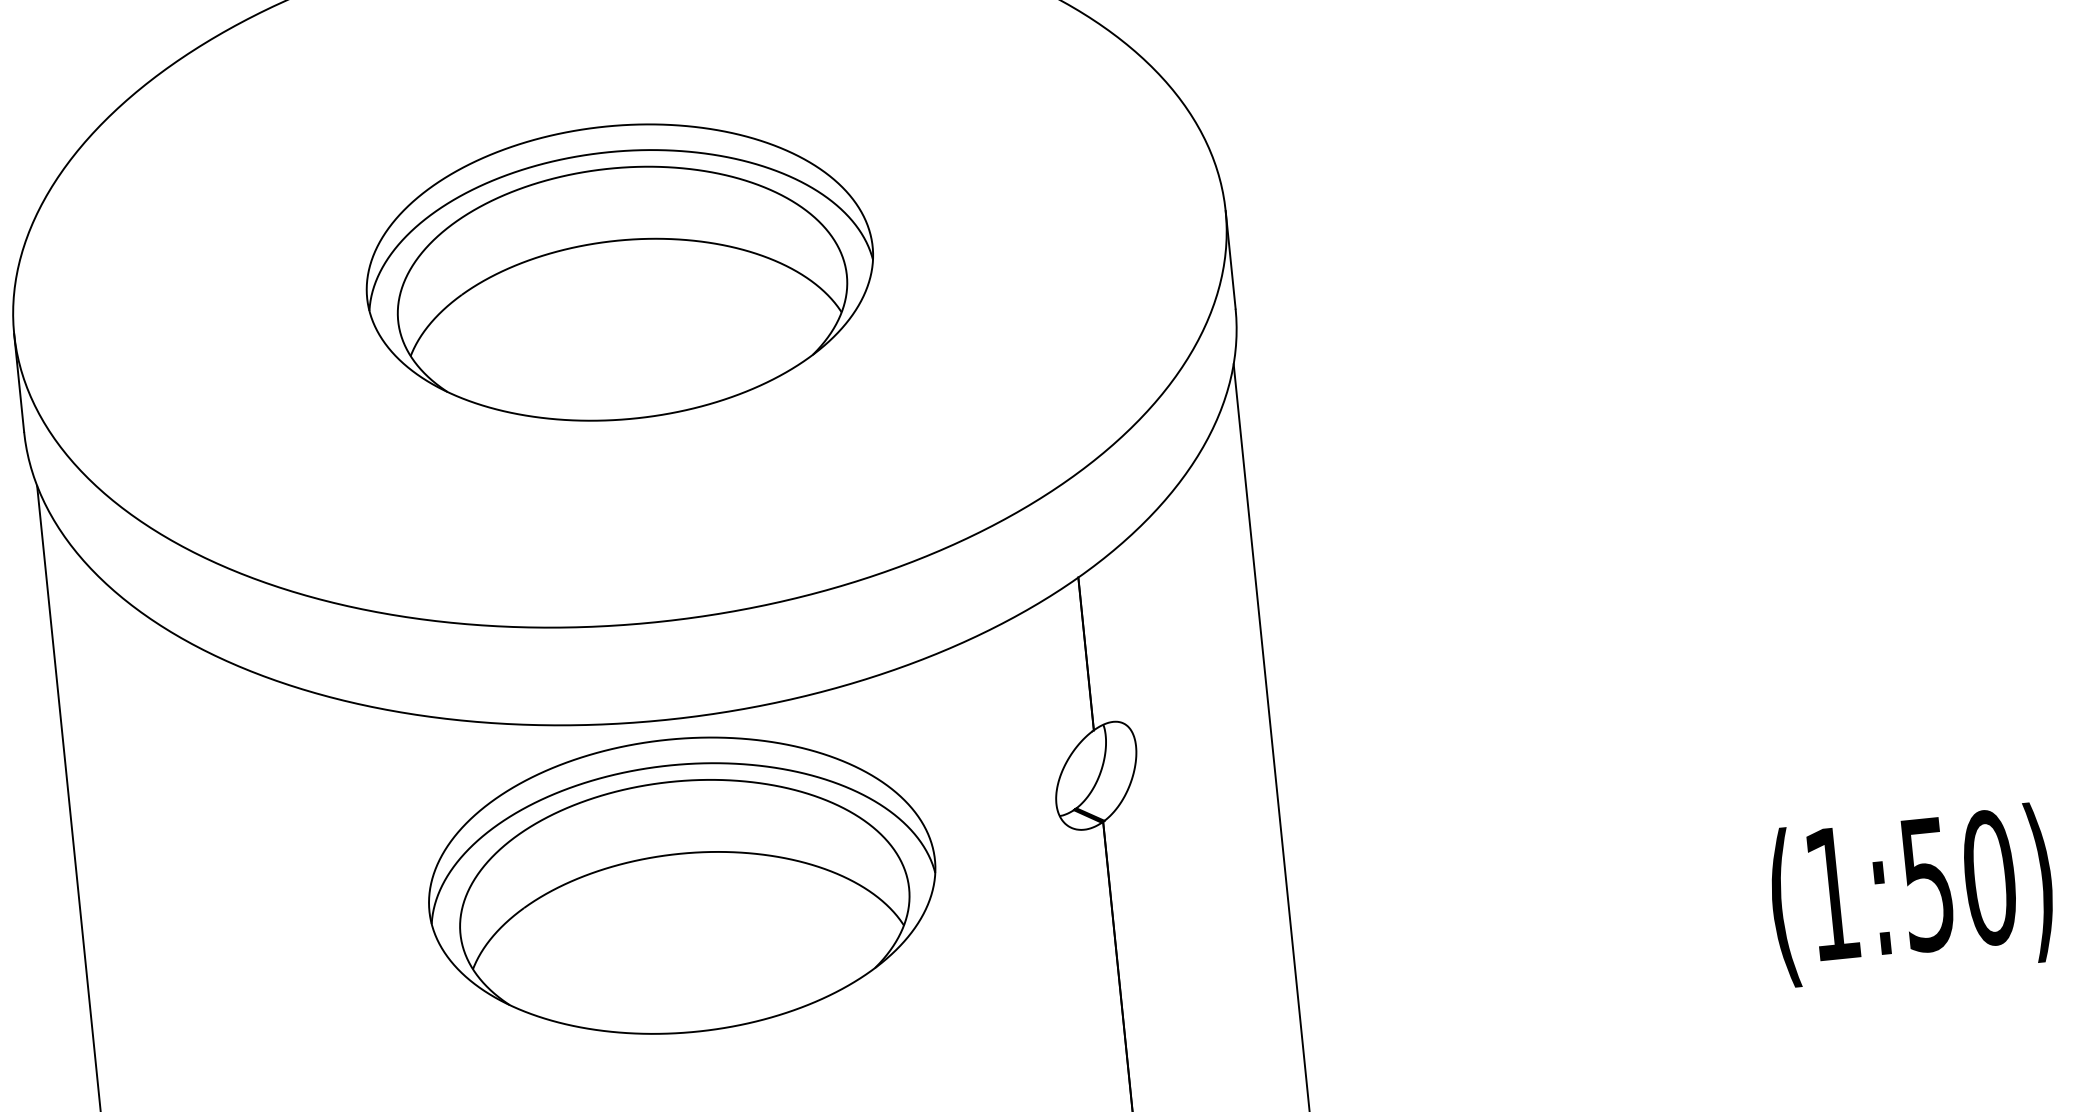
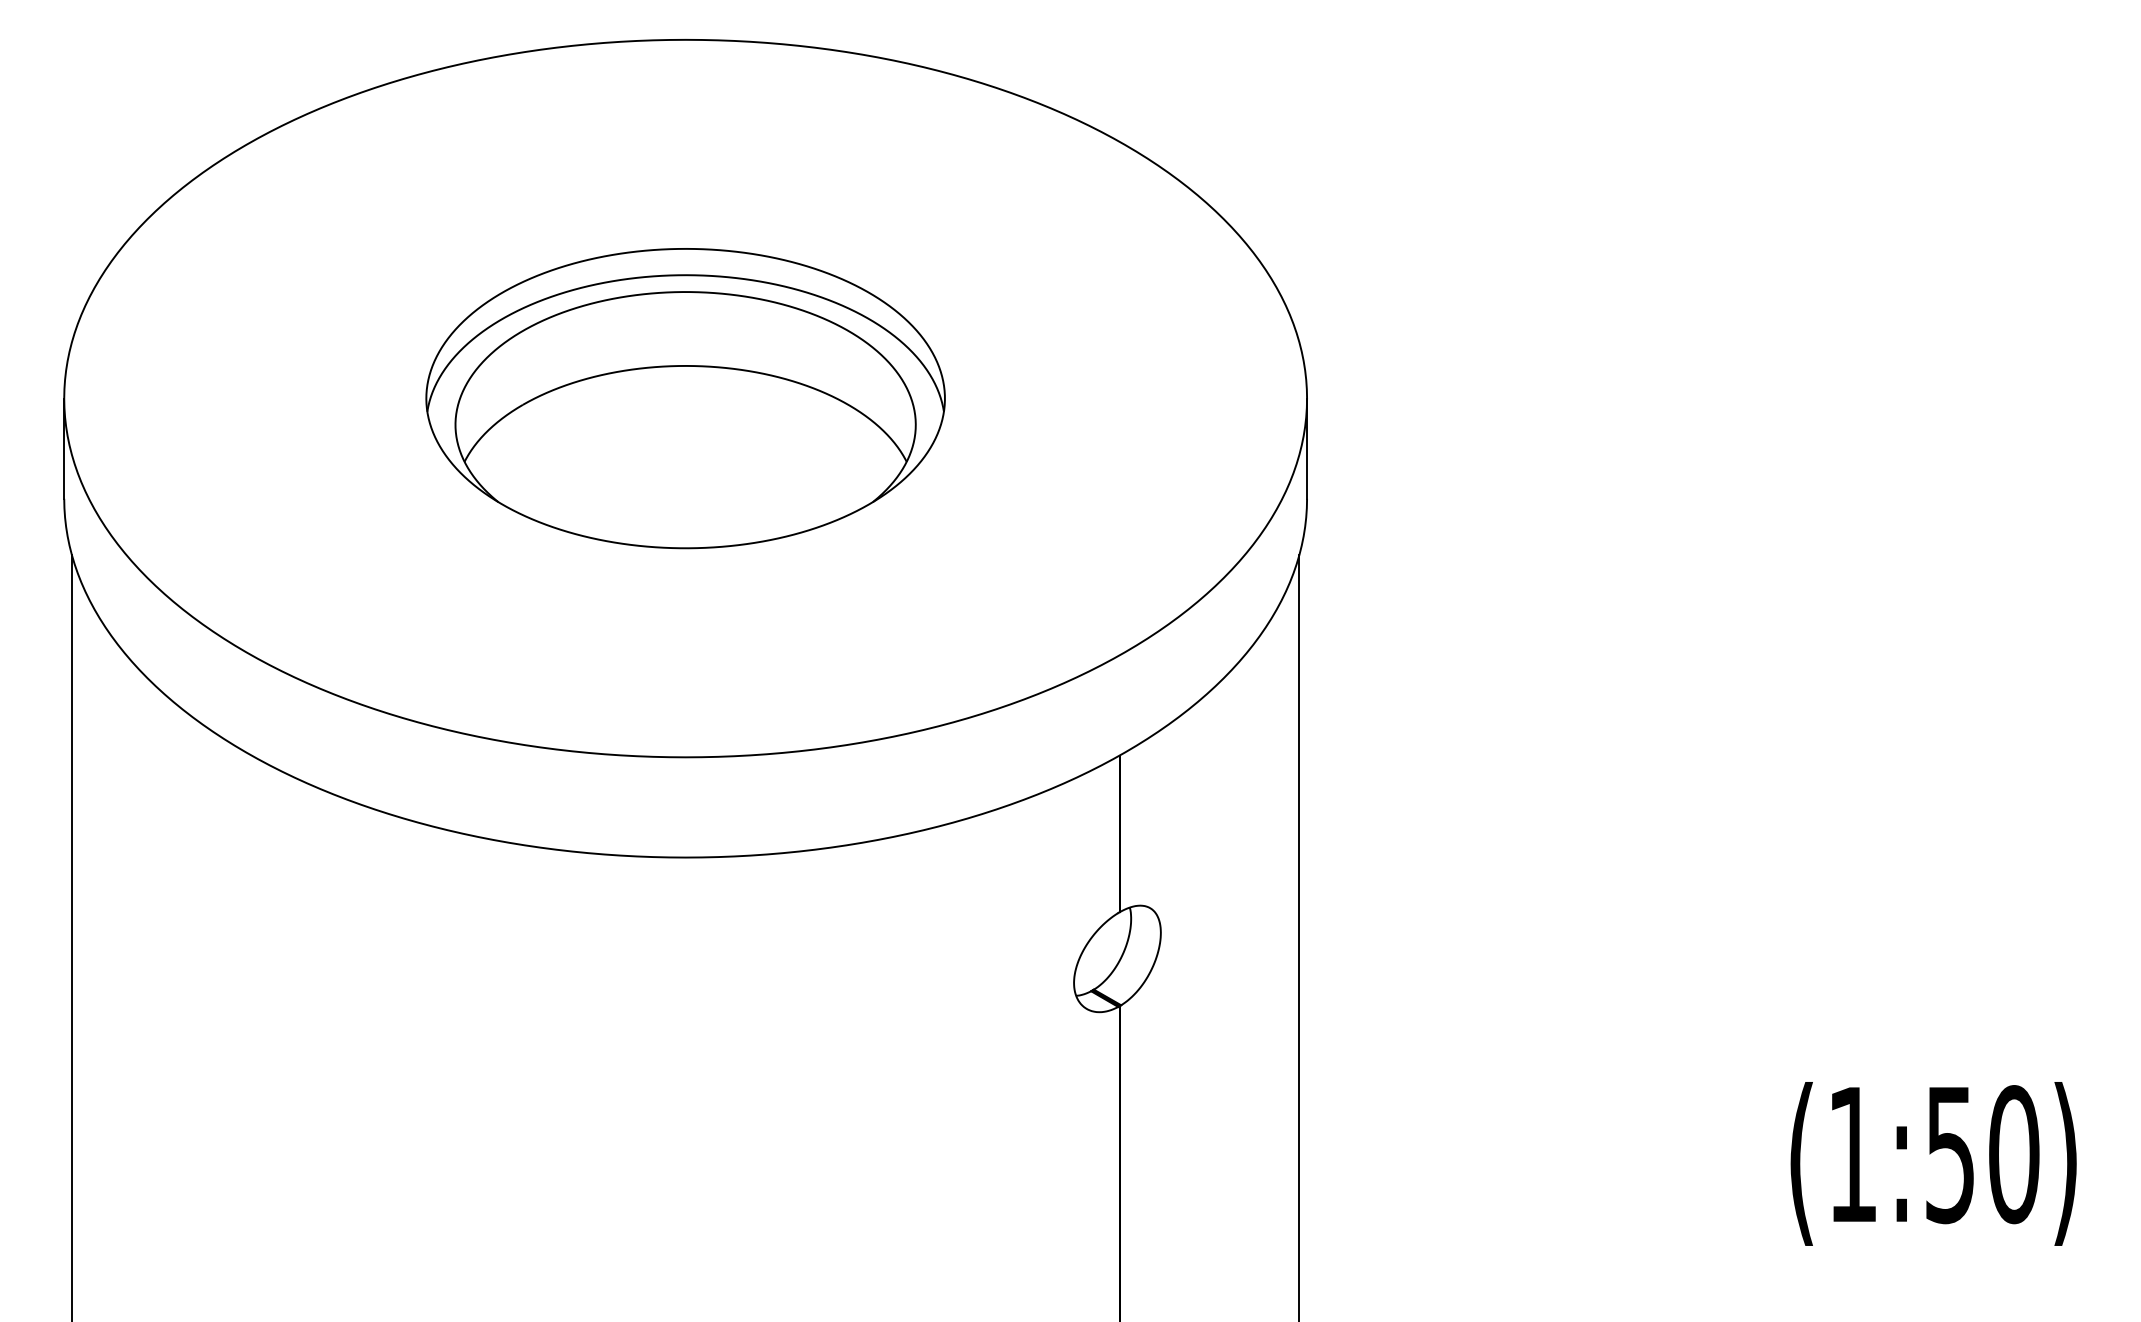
part: (682, 885) -> (685, 1027), removed

